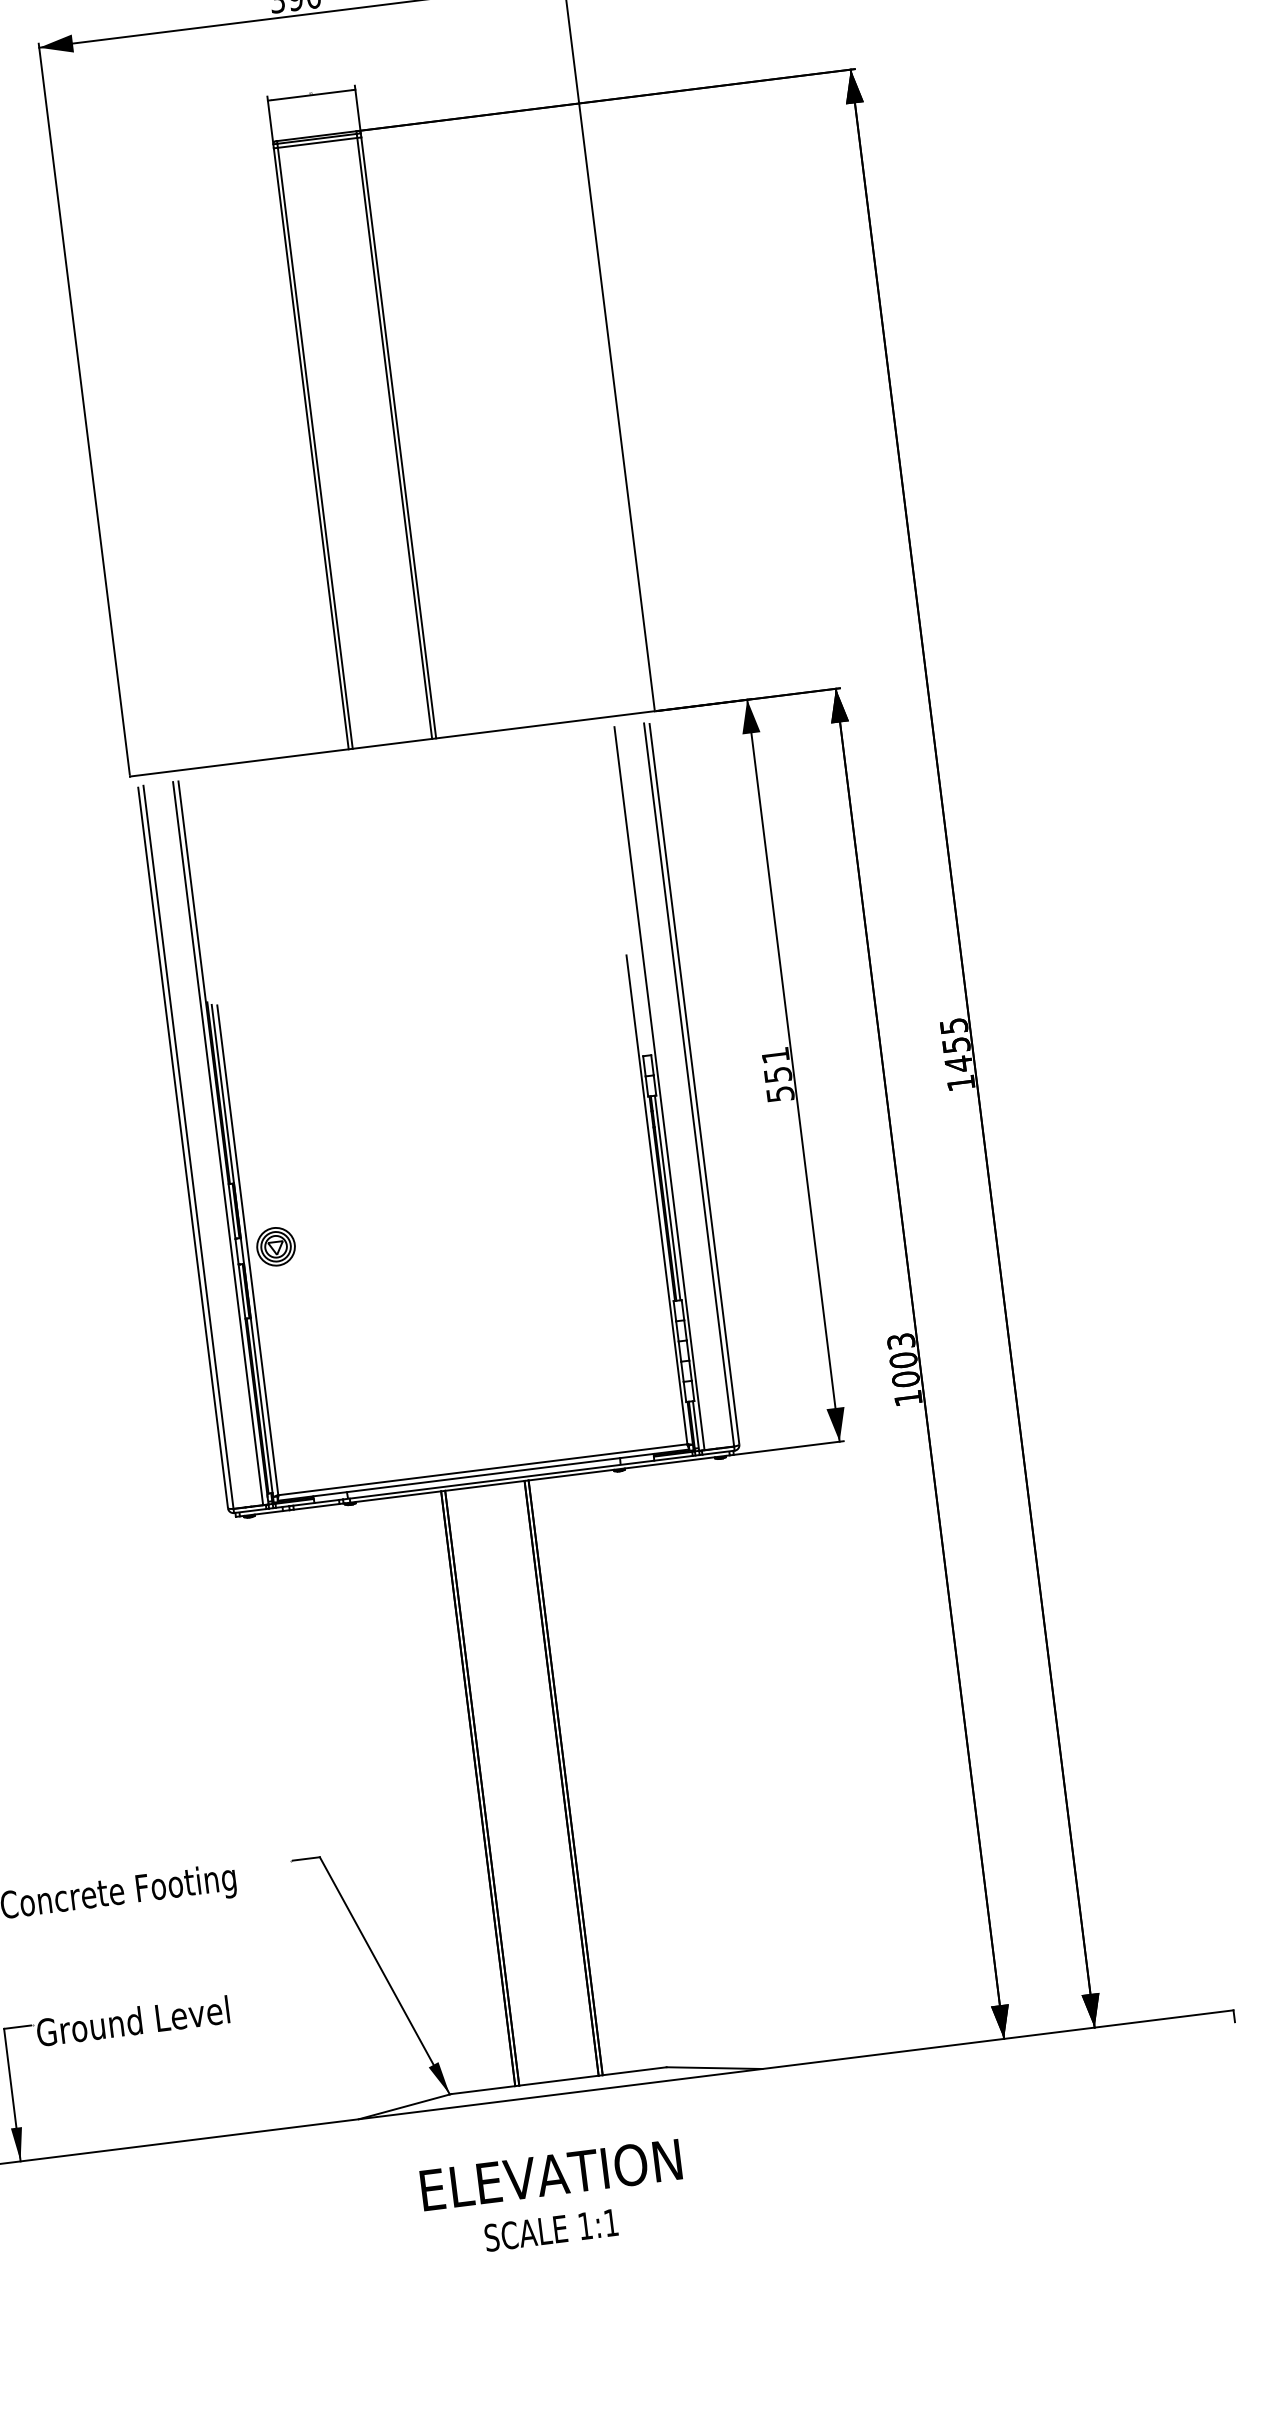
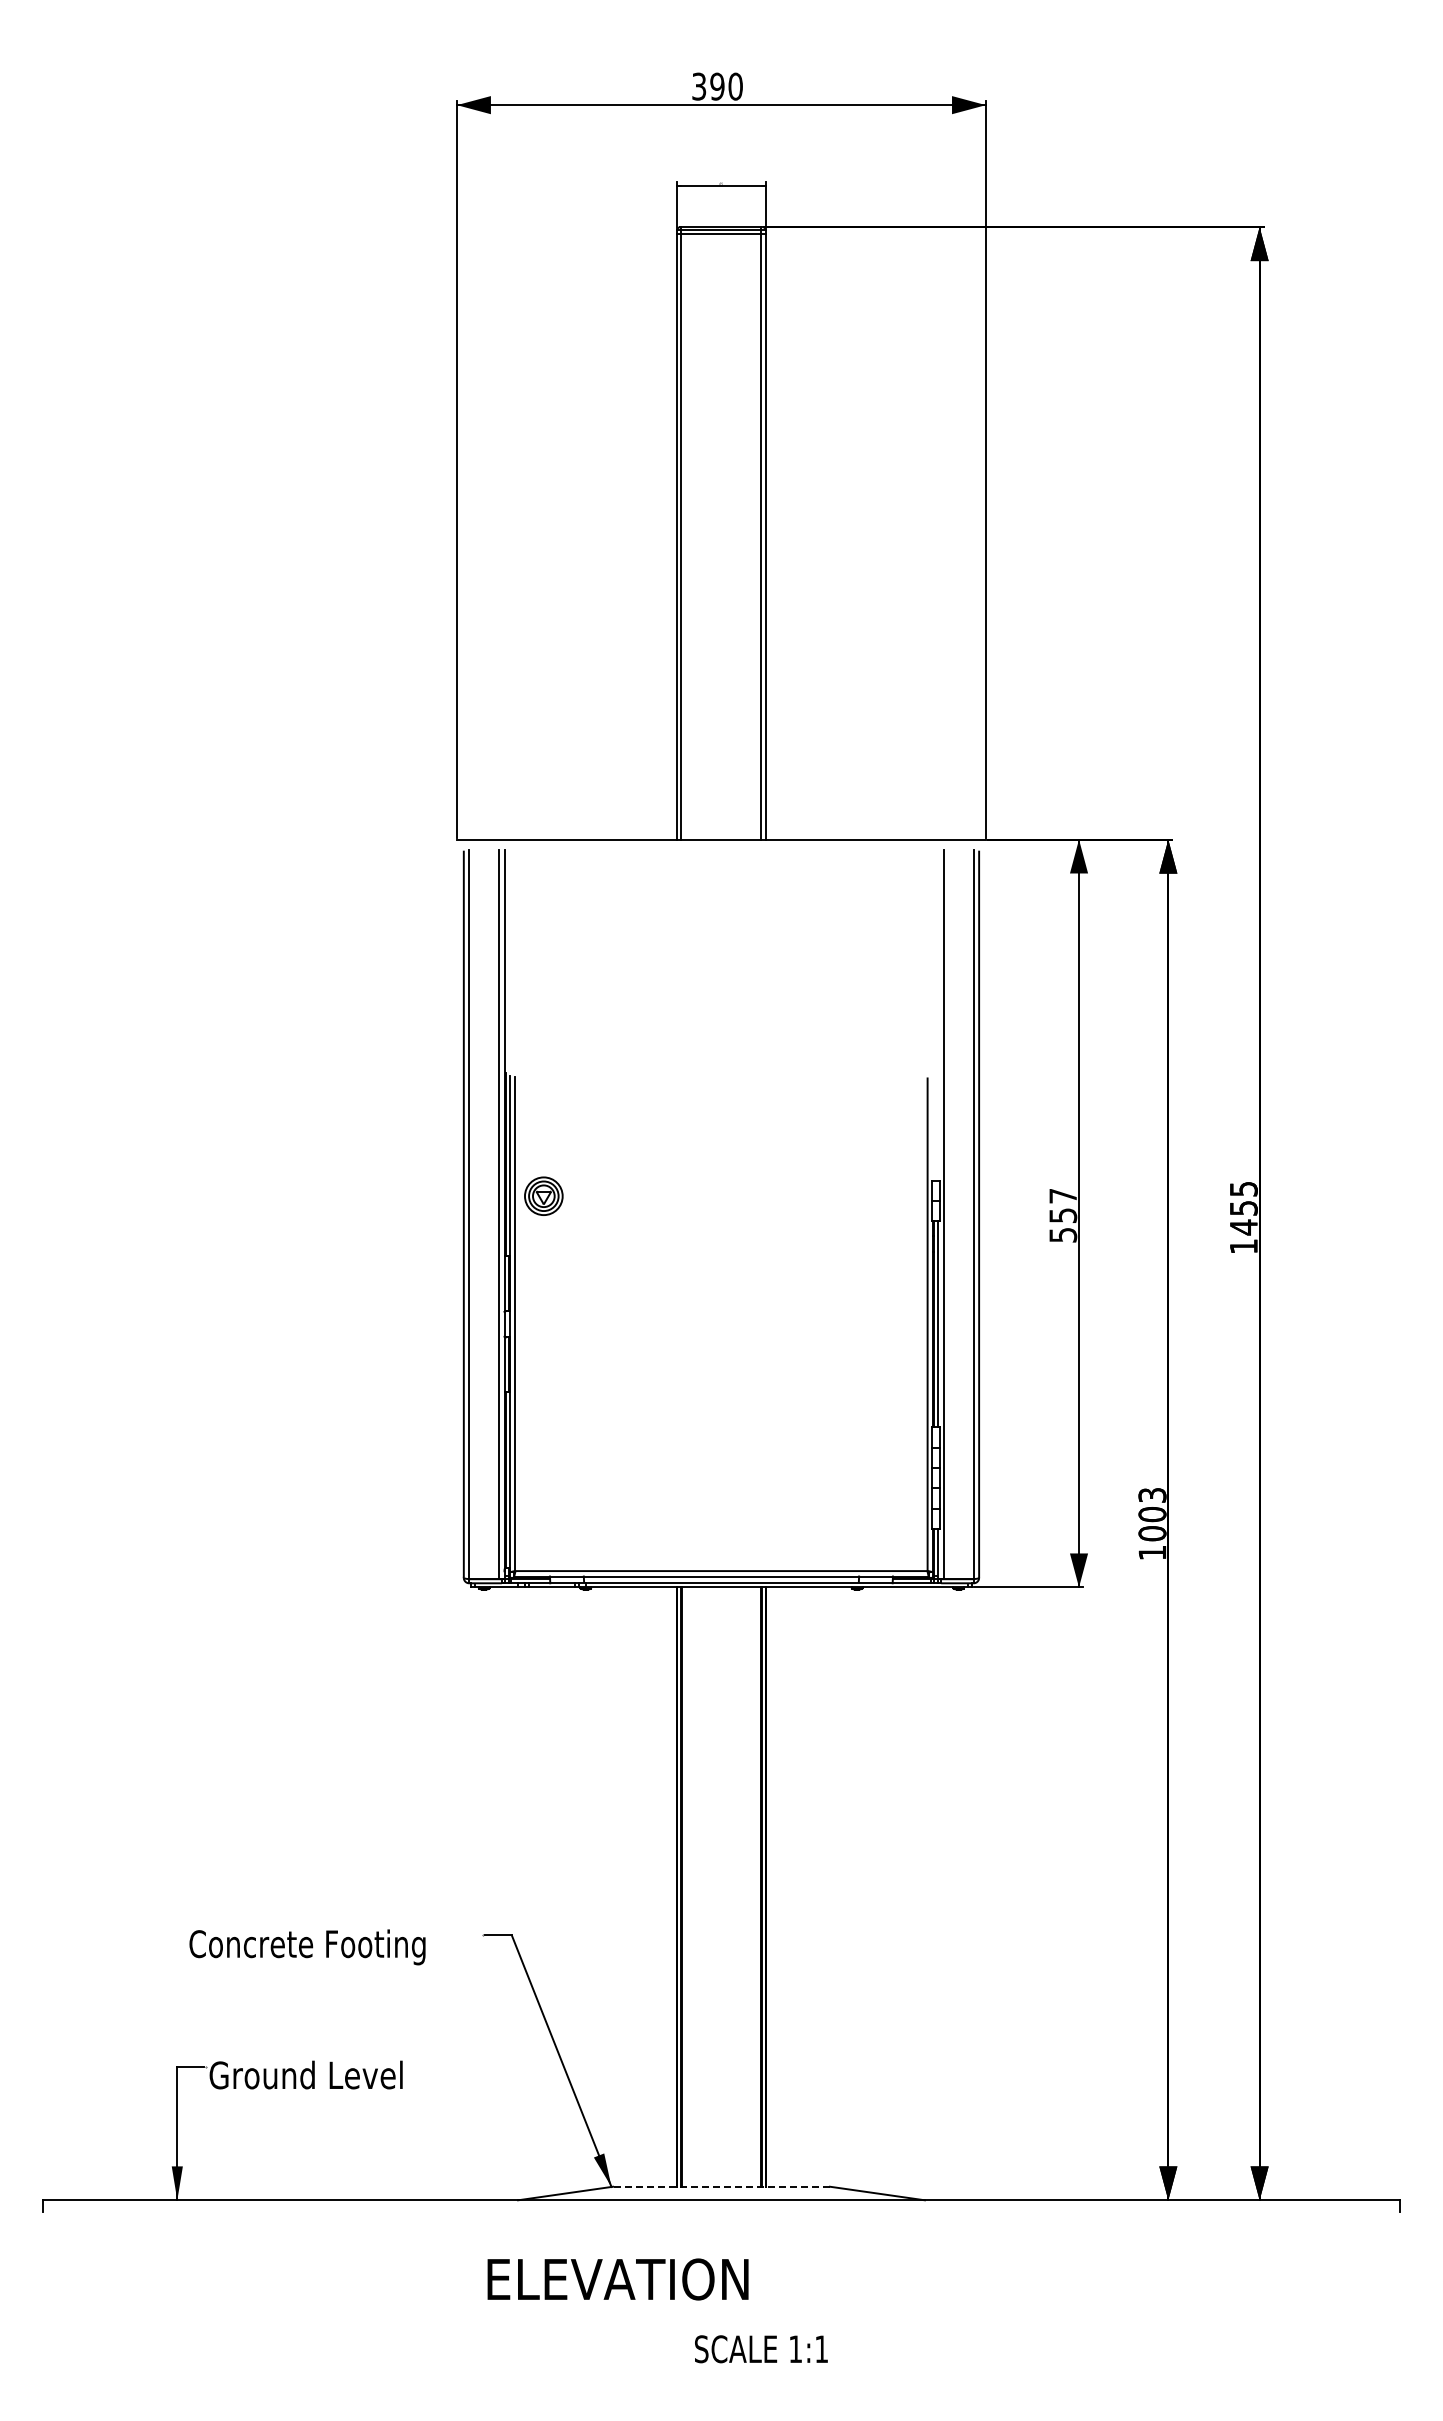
text: (774, 1055) -> (1062, 1196), 551 -> 557
part: (275, 1246) -> (543, 1195), moved
line: (558, 2080) -> (721, 2186), solid -> dashed
text: (550, 2175) -> (617, 2279), moved
text: (551, 2230) -> (761, 2349), moved

